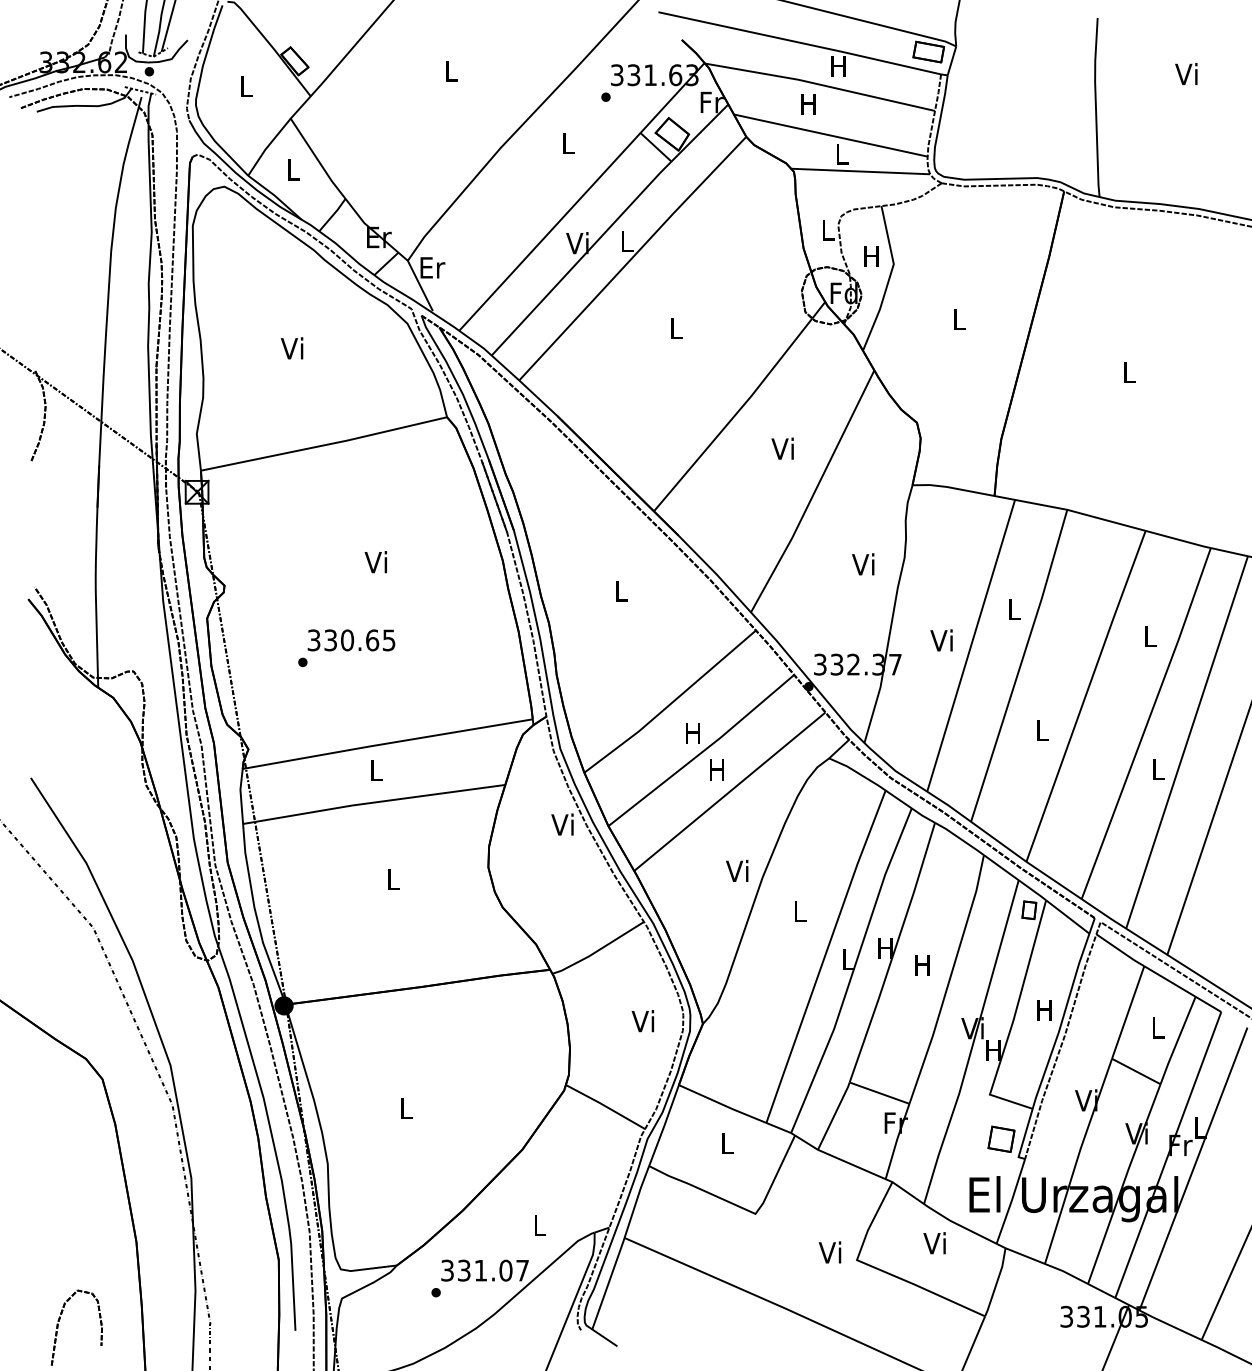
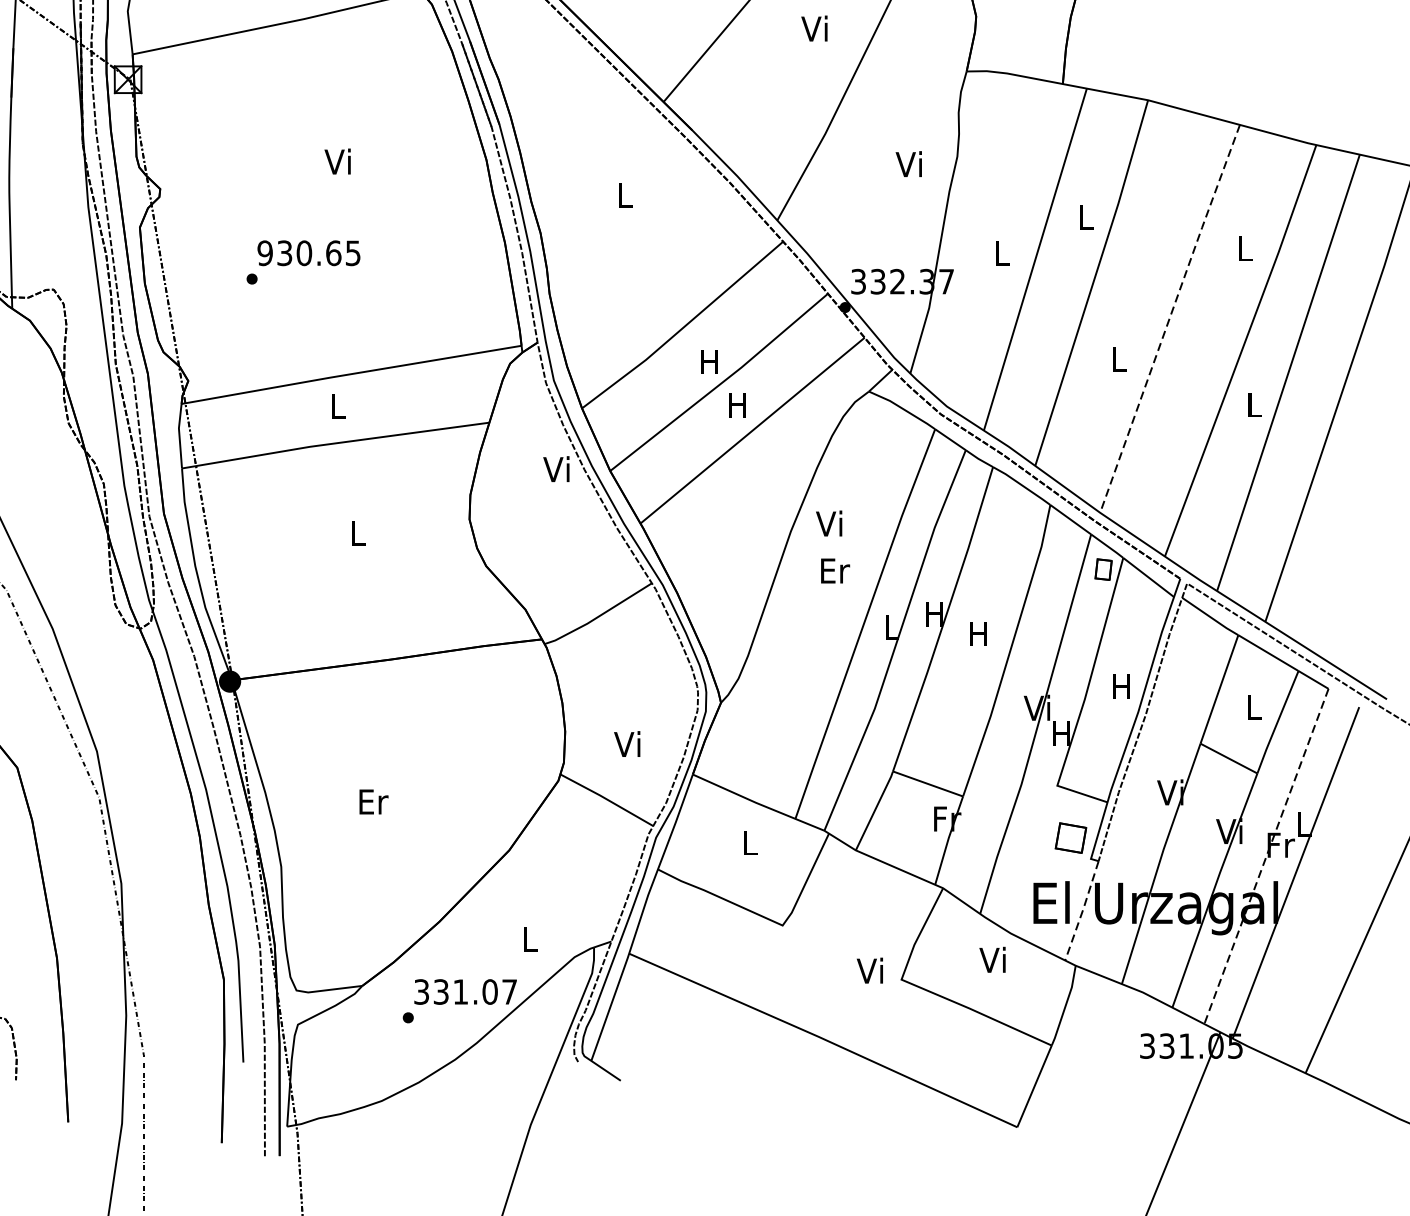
text: (313, 640) -> (264, 253), 330.65 -> 930.65
text: (941, 640) -> (1000, 253), Vi -> L
line: (1085, 695) -> (1169, 317), solid -> dashed
text: (737, 870) -> (829, 522), moved
text: (800, 911) -> (835, 571), L -> Er
text: (642, 1021) -> (626, 744), moved
text: (406, 1108) -> (373, 801), L -> Er
line: (1168, 1155) -> (1266, 857), solid -> dashed
line: (1011, 1201) -> (1082, 910), solid -> dashed

